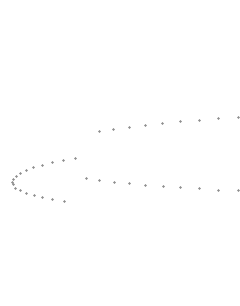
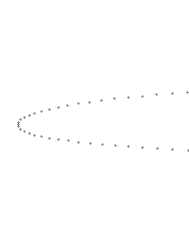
part: (42, 166) -> (41, 112), moved

